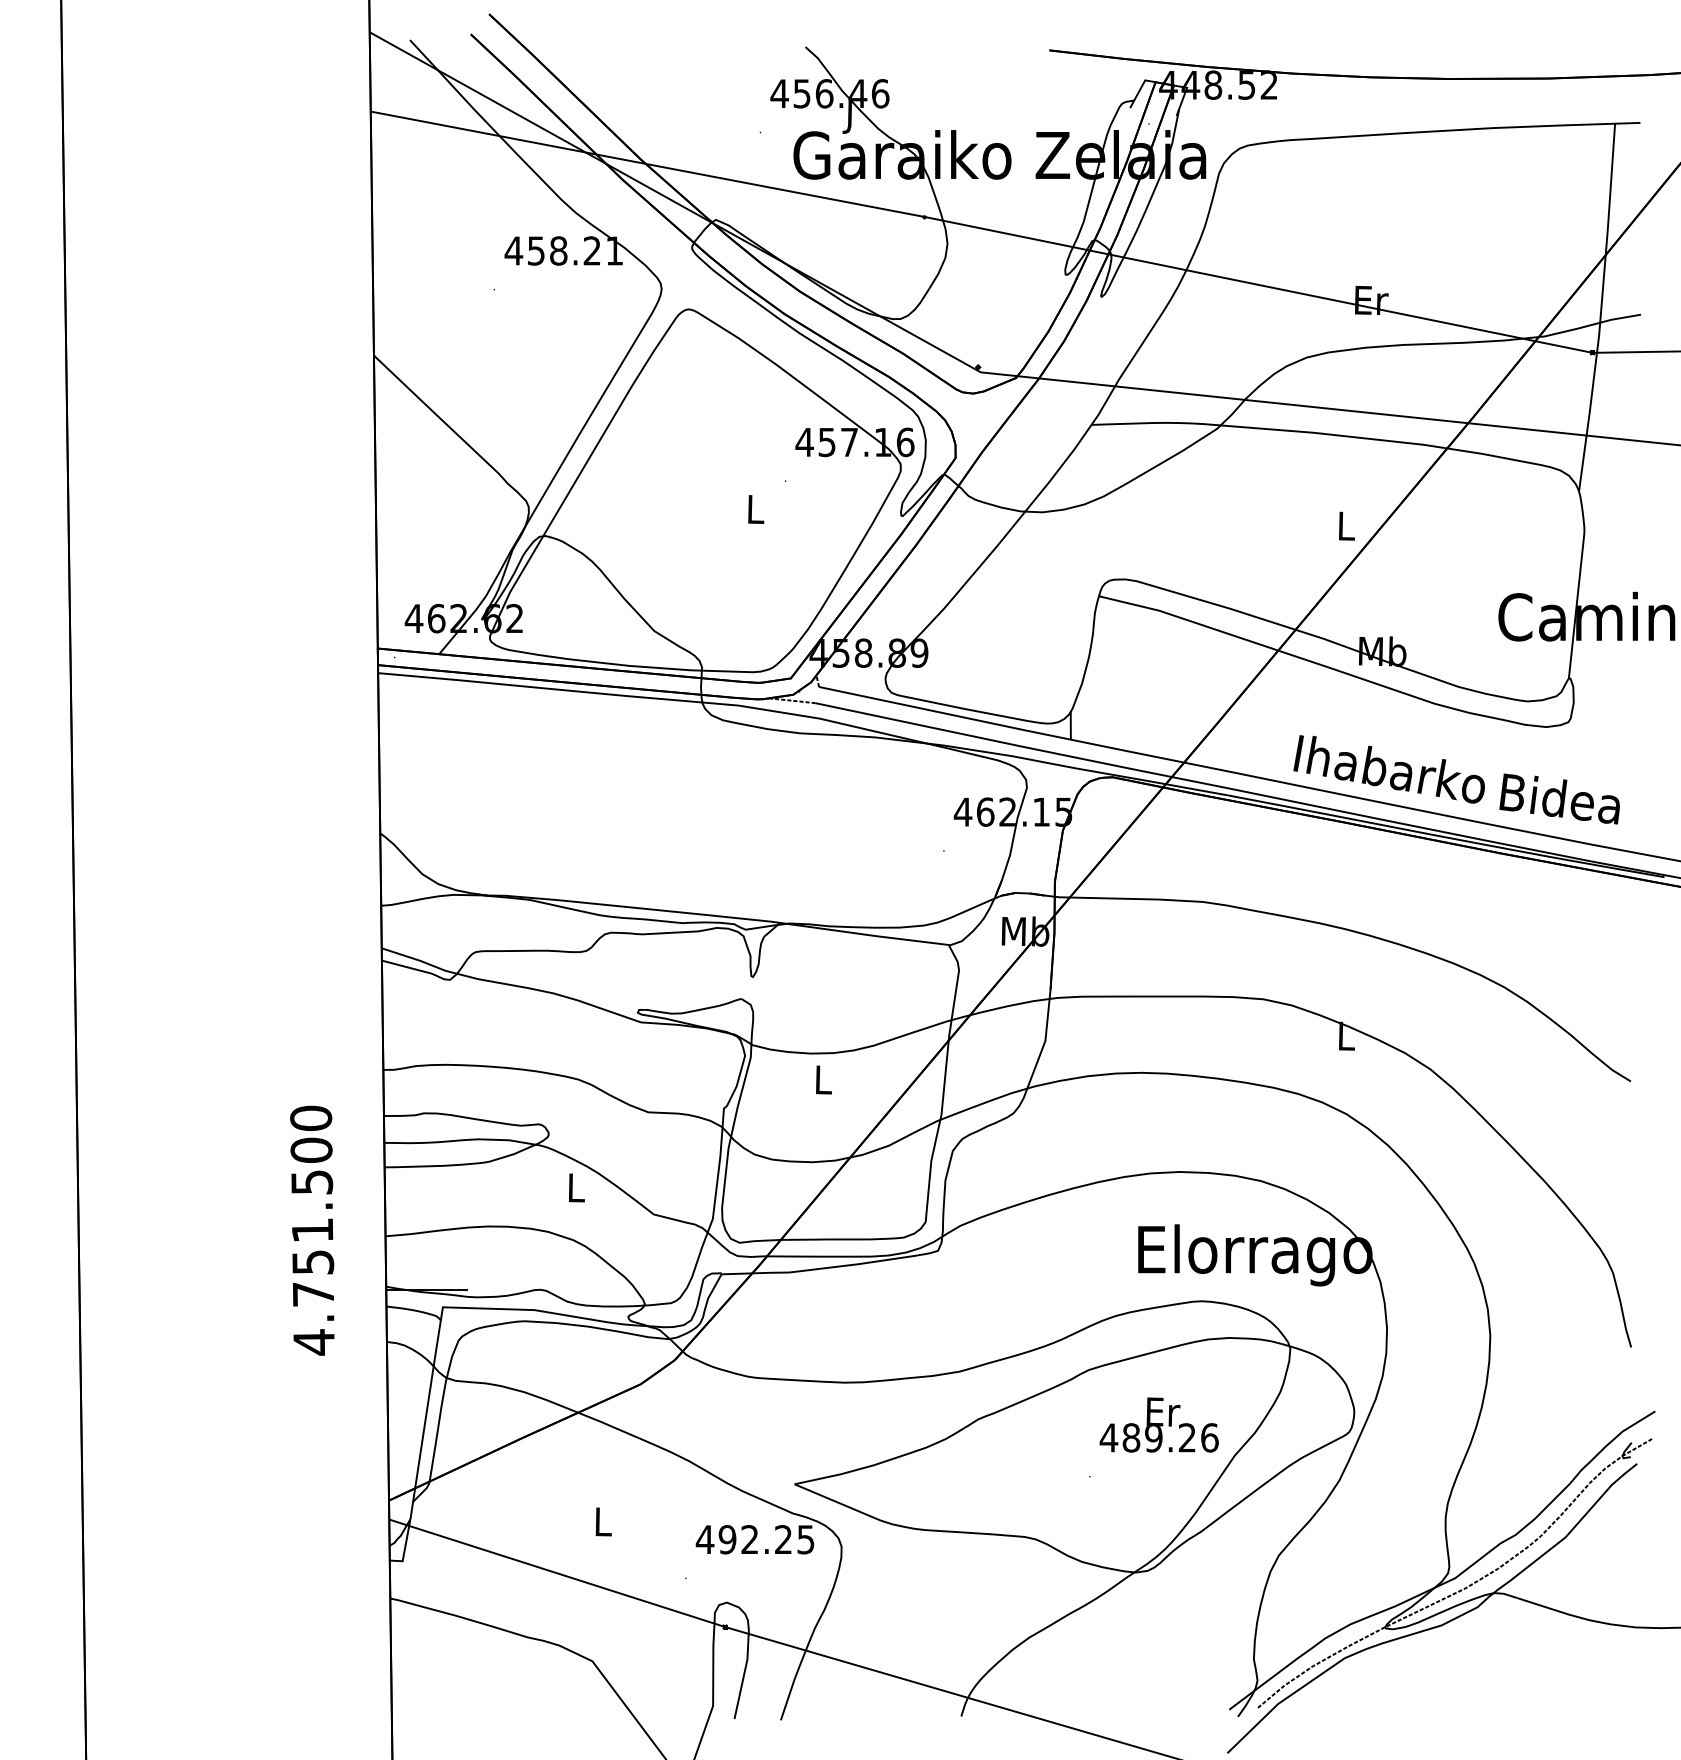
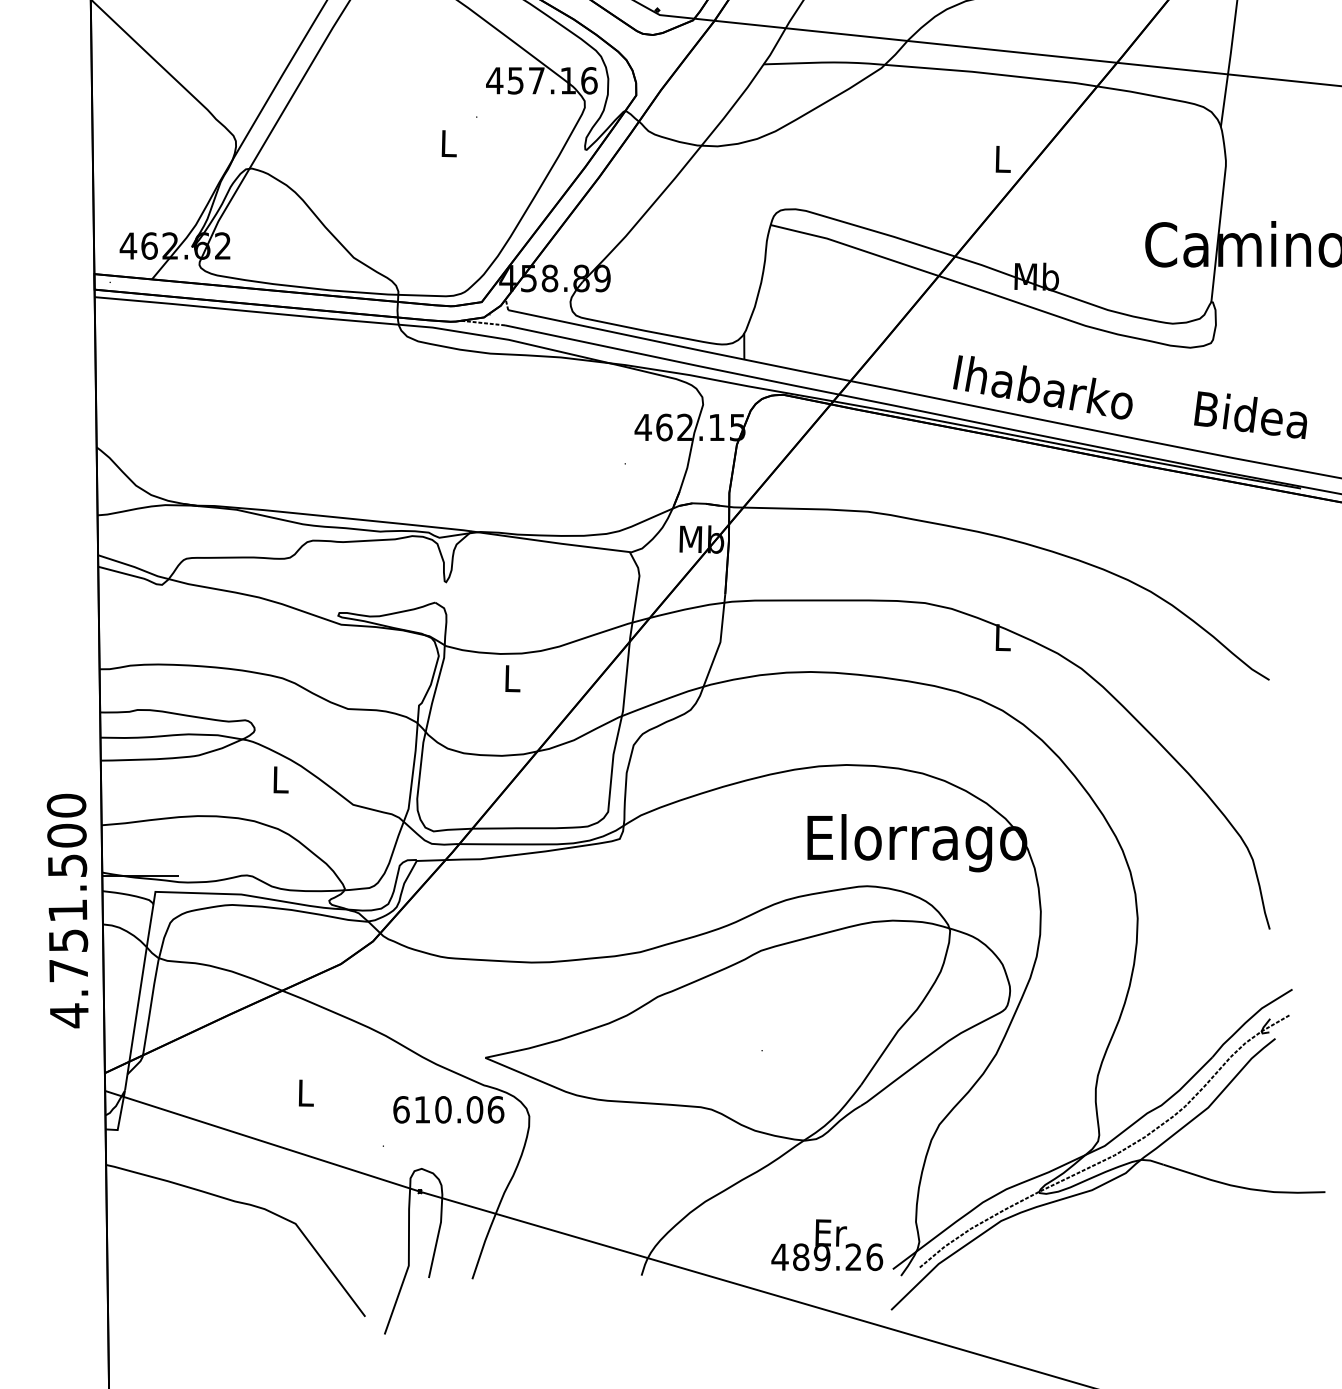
text: (1559, 798) -> (1250, 414), moved
text: (312, 1230) -> (67, 910), moved
text: (1158, 1424) -> (826, 1244), moved
text: (754, 1539) -> (447, 1109), 492.25 -> 610.06

